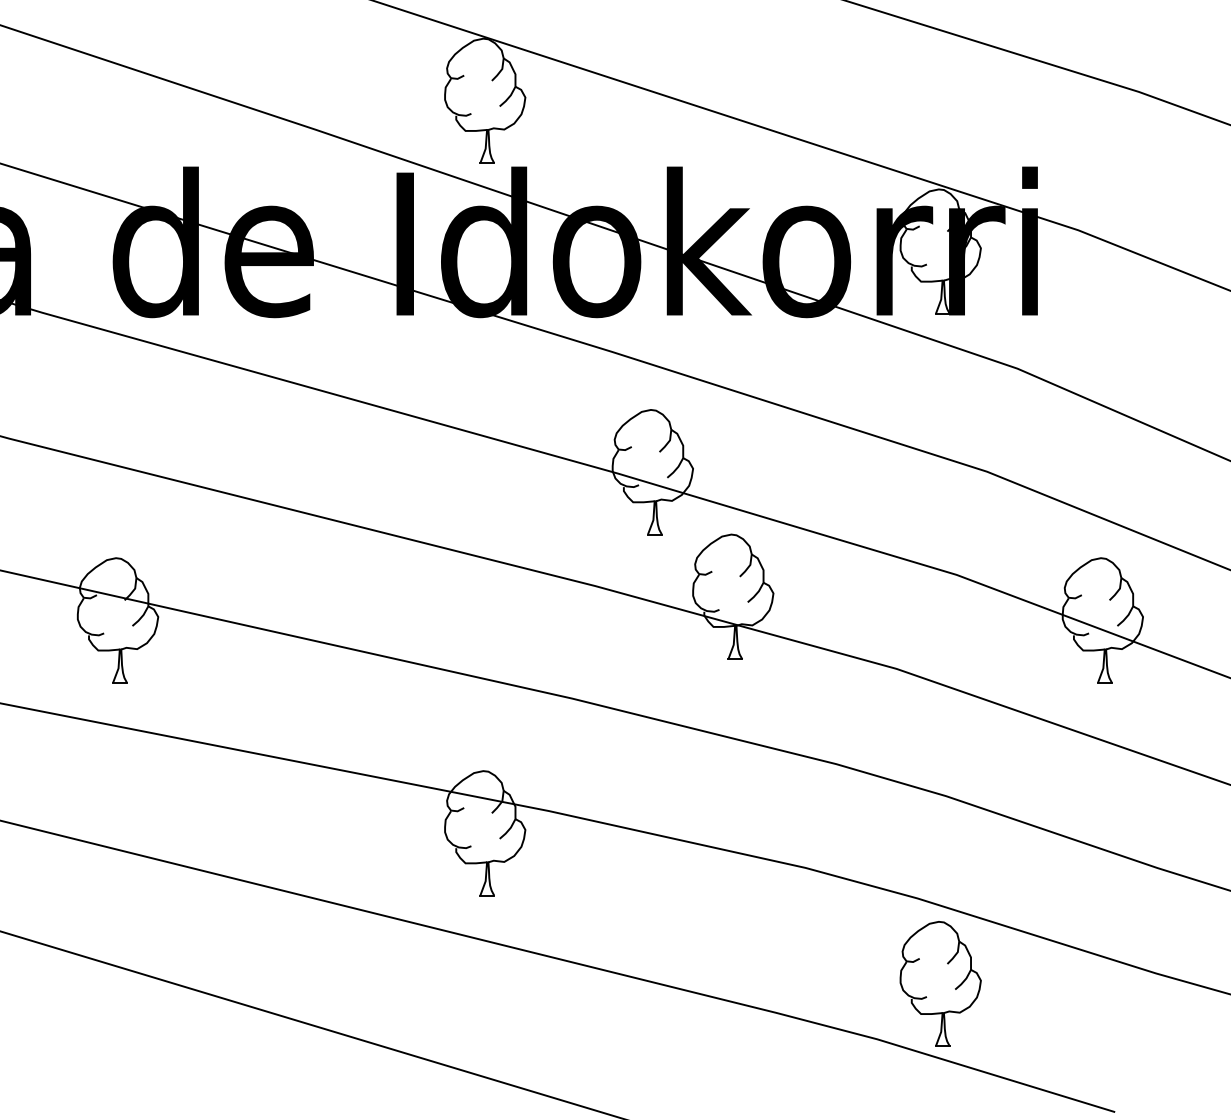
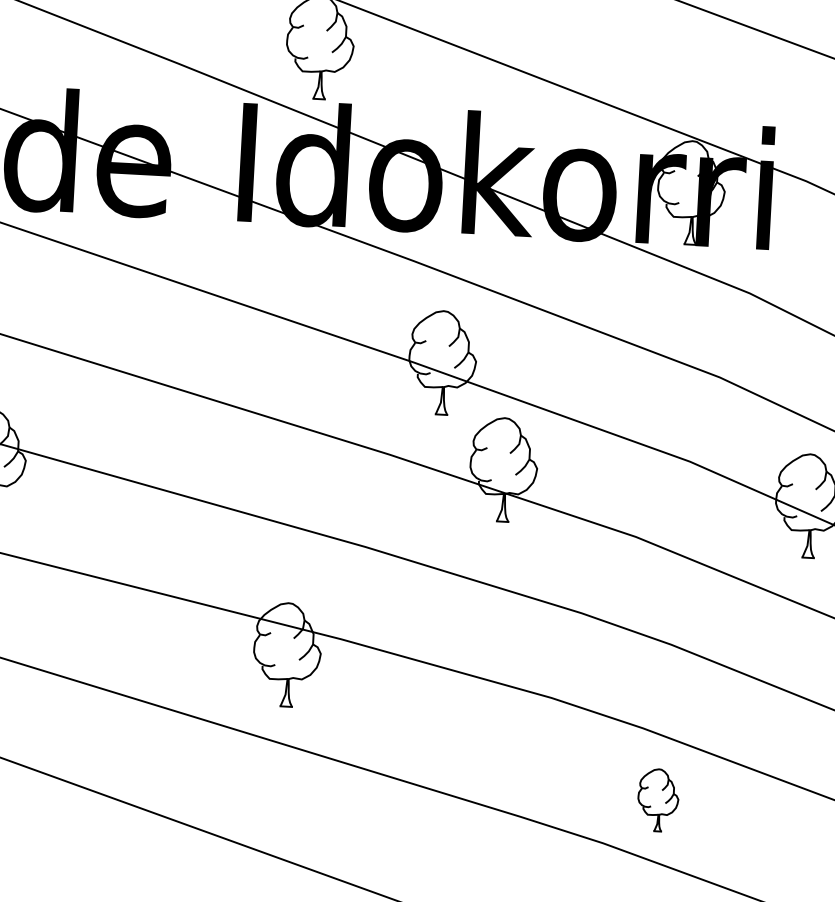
part: (940, 983) -> (658, 799), size x0.6

